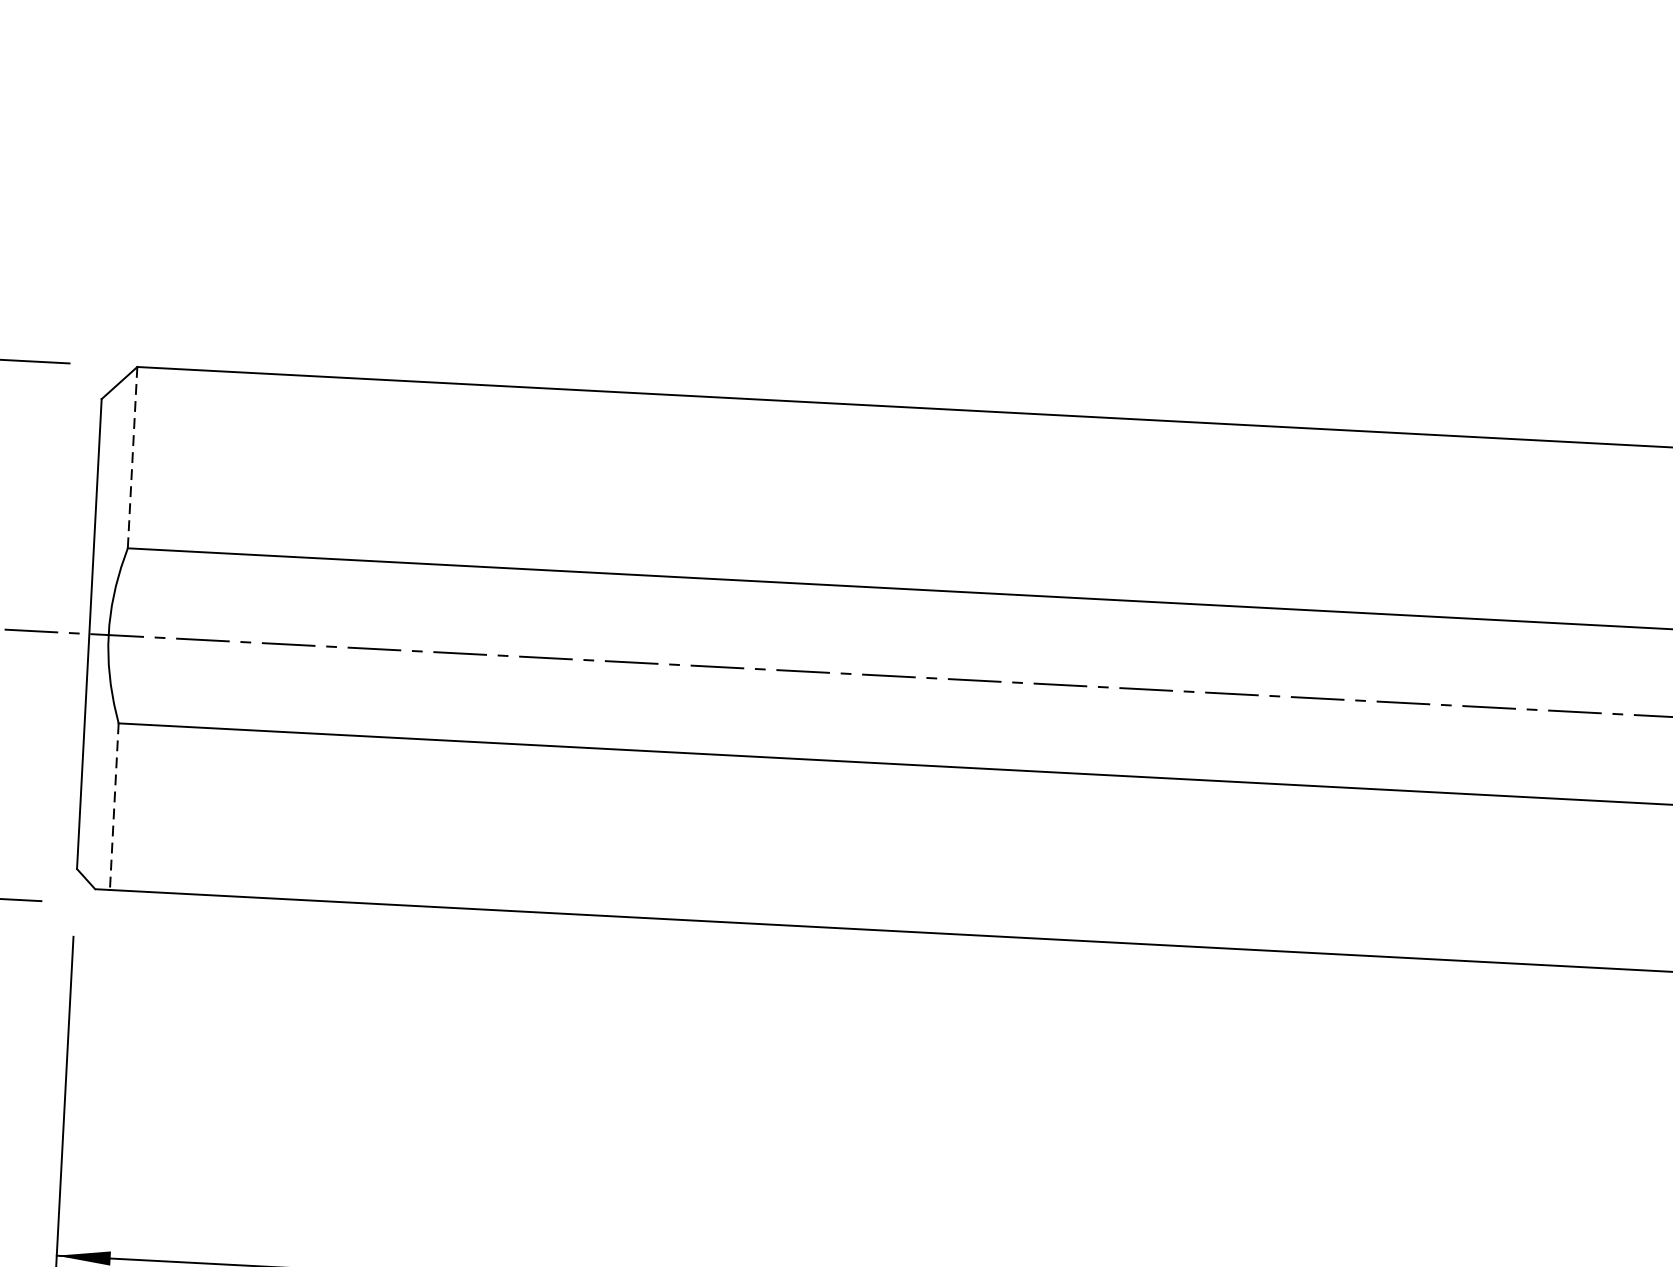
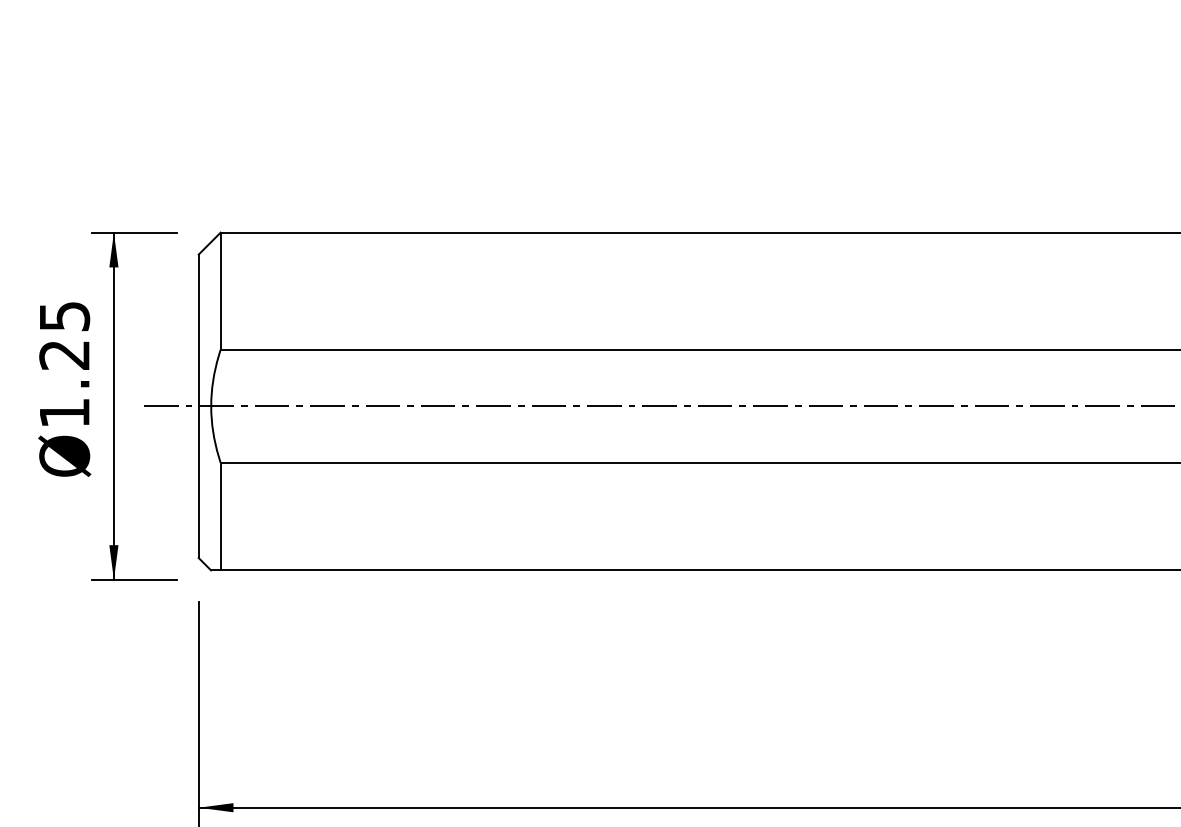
line: (132, 458) -> (220, 291), dashed -> solid
line: (114, 806) -> (220, 516), dashed -> solid

